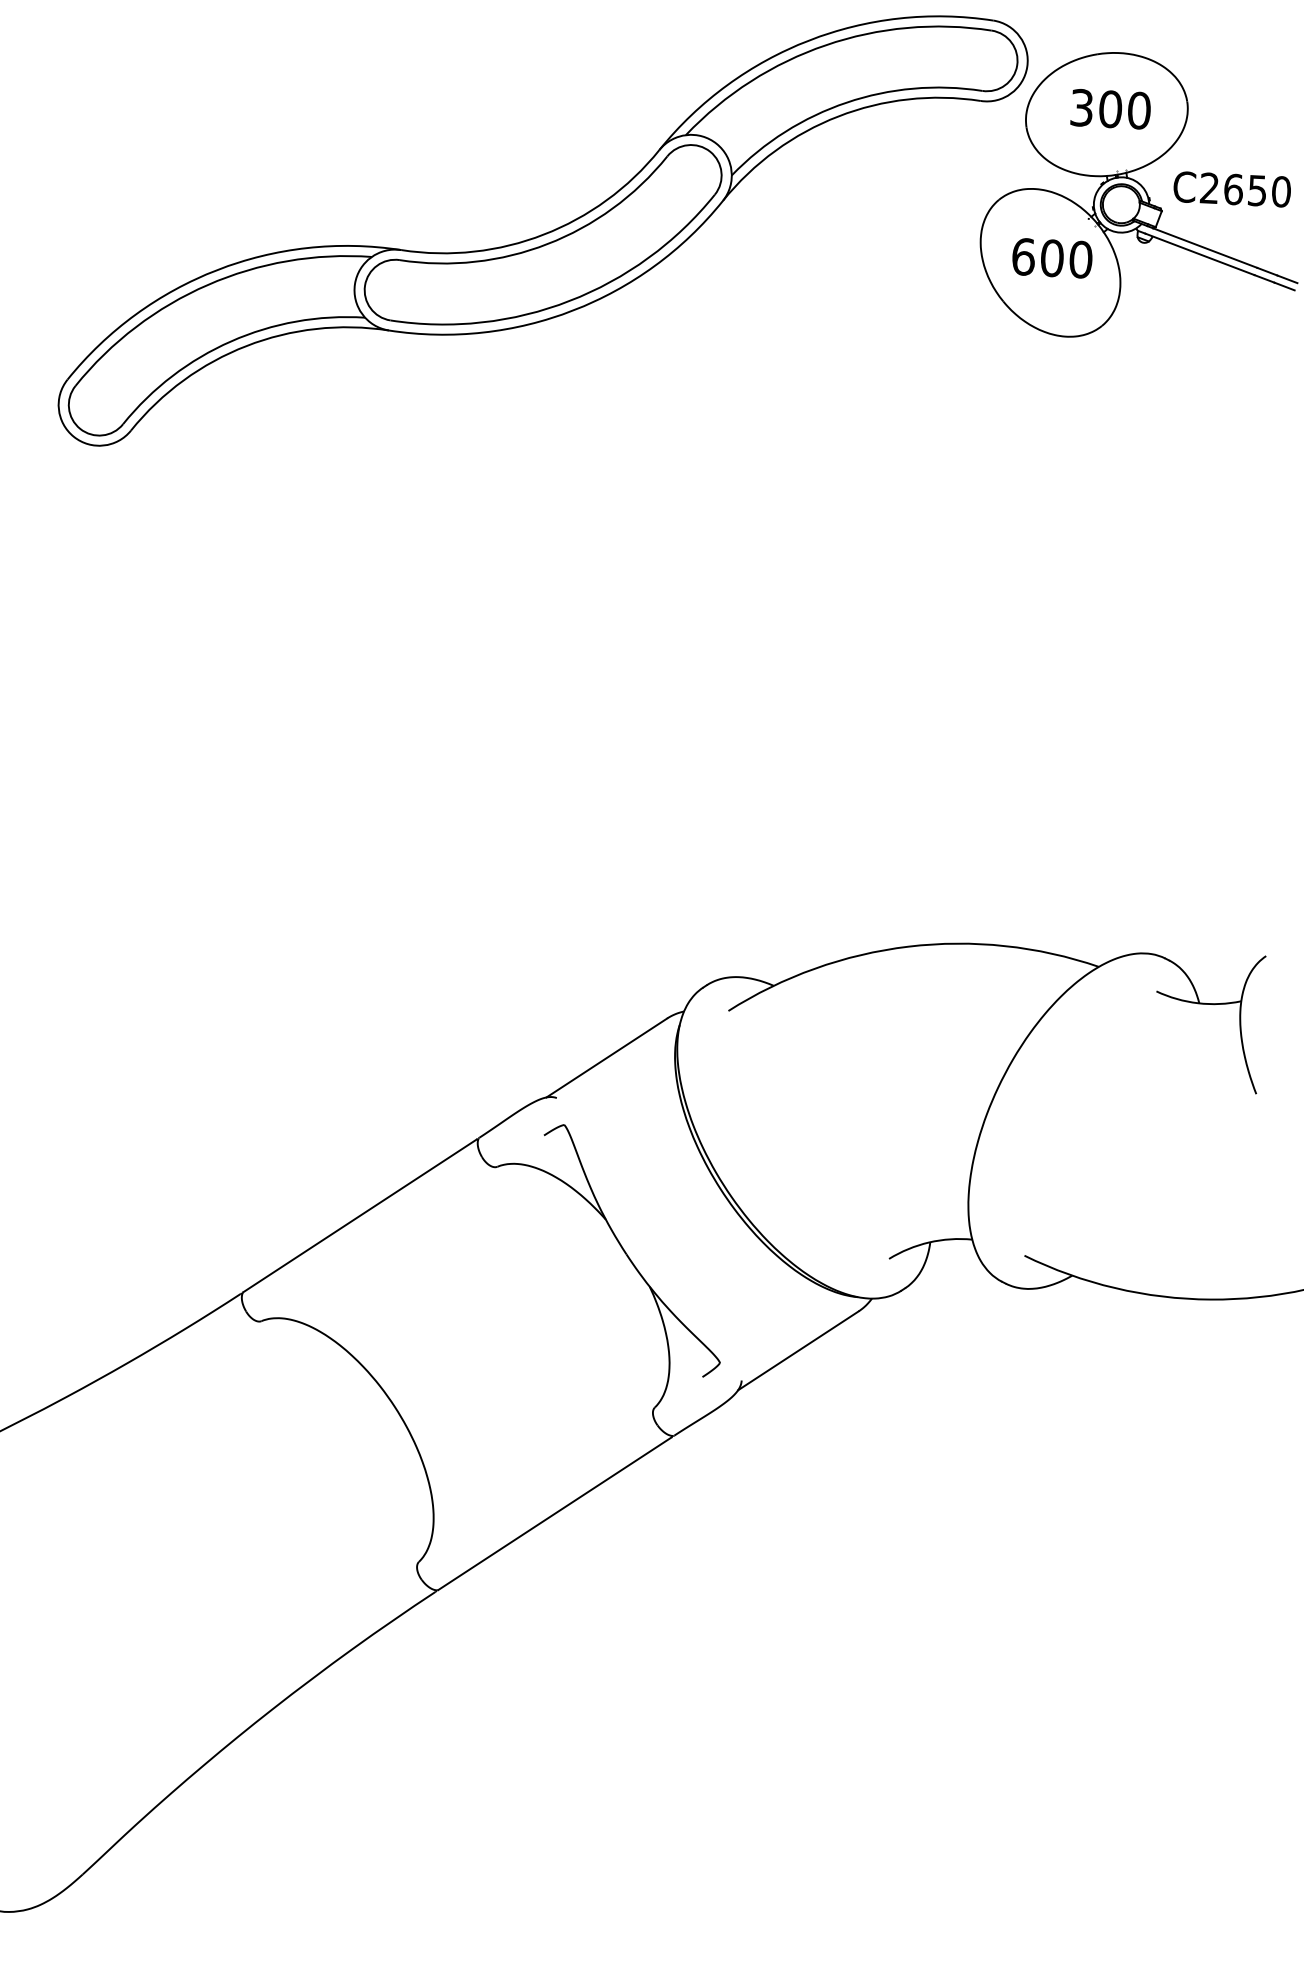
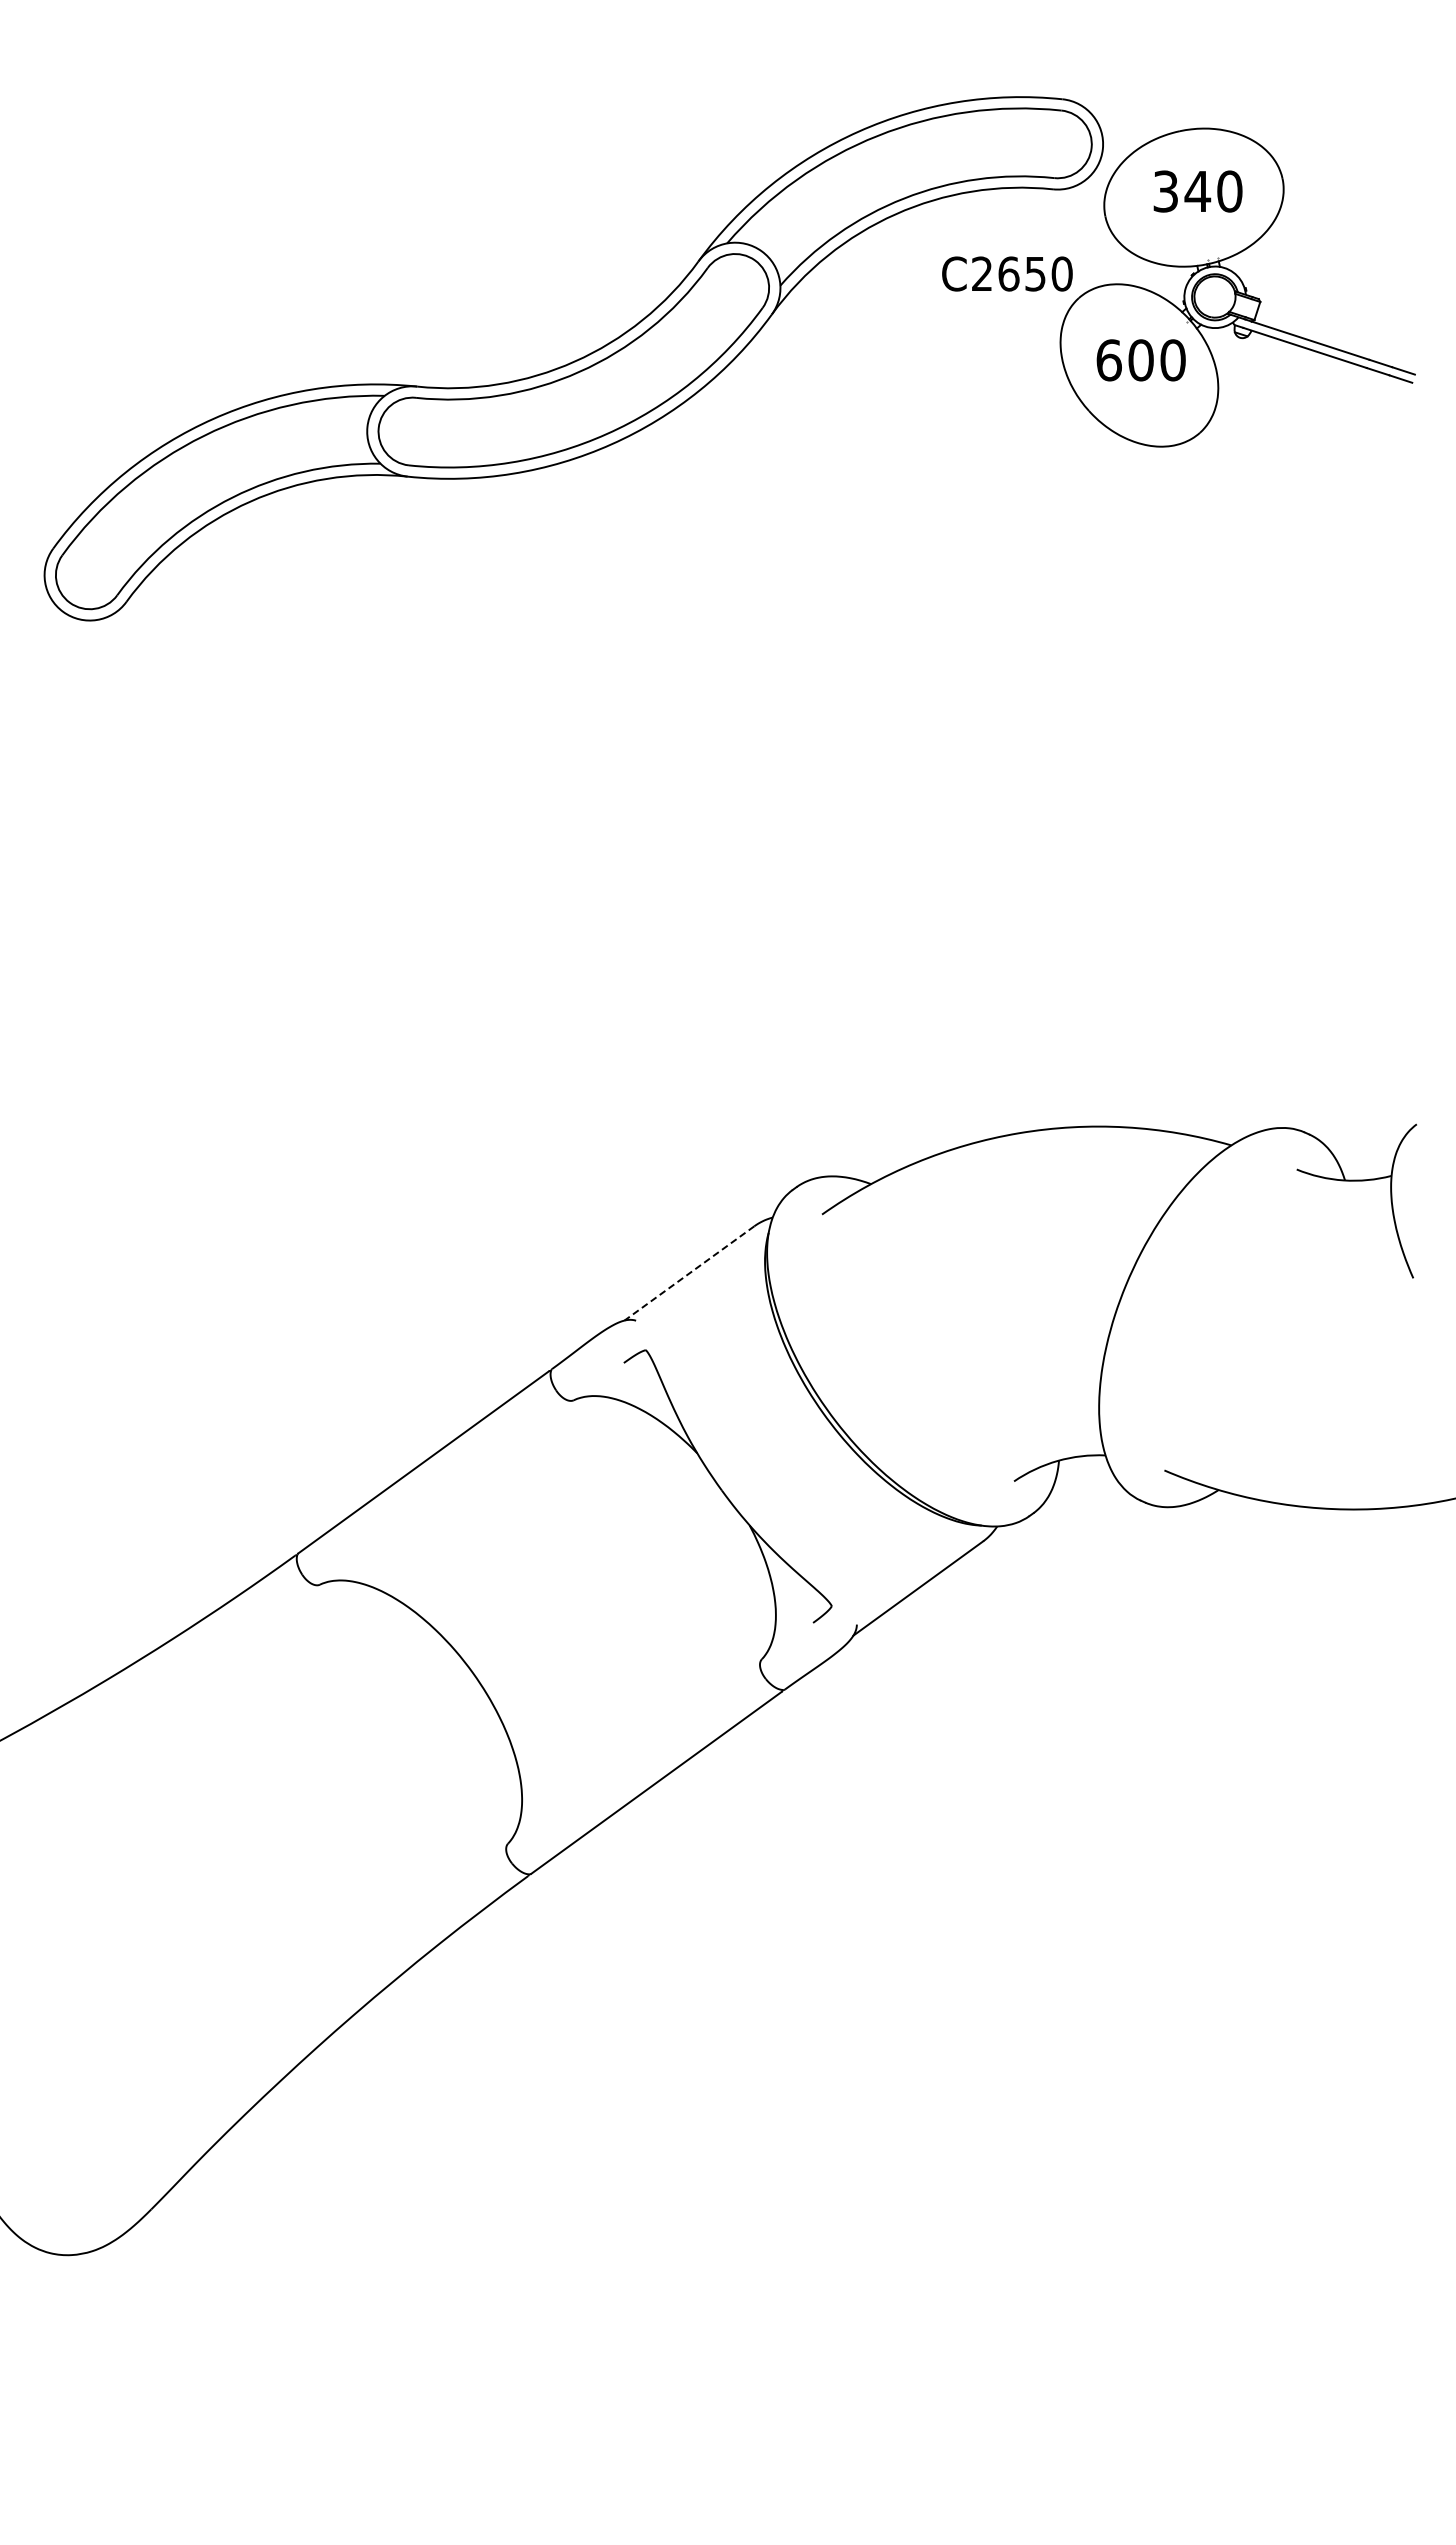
text: (1110, 109) -> (1197, 191), 300 -> 340
text: (1232, 188) -> (1007, 273), moved
line: (606, 1058) -> (689, 1273), solid -> dashed

